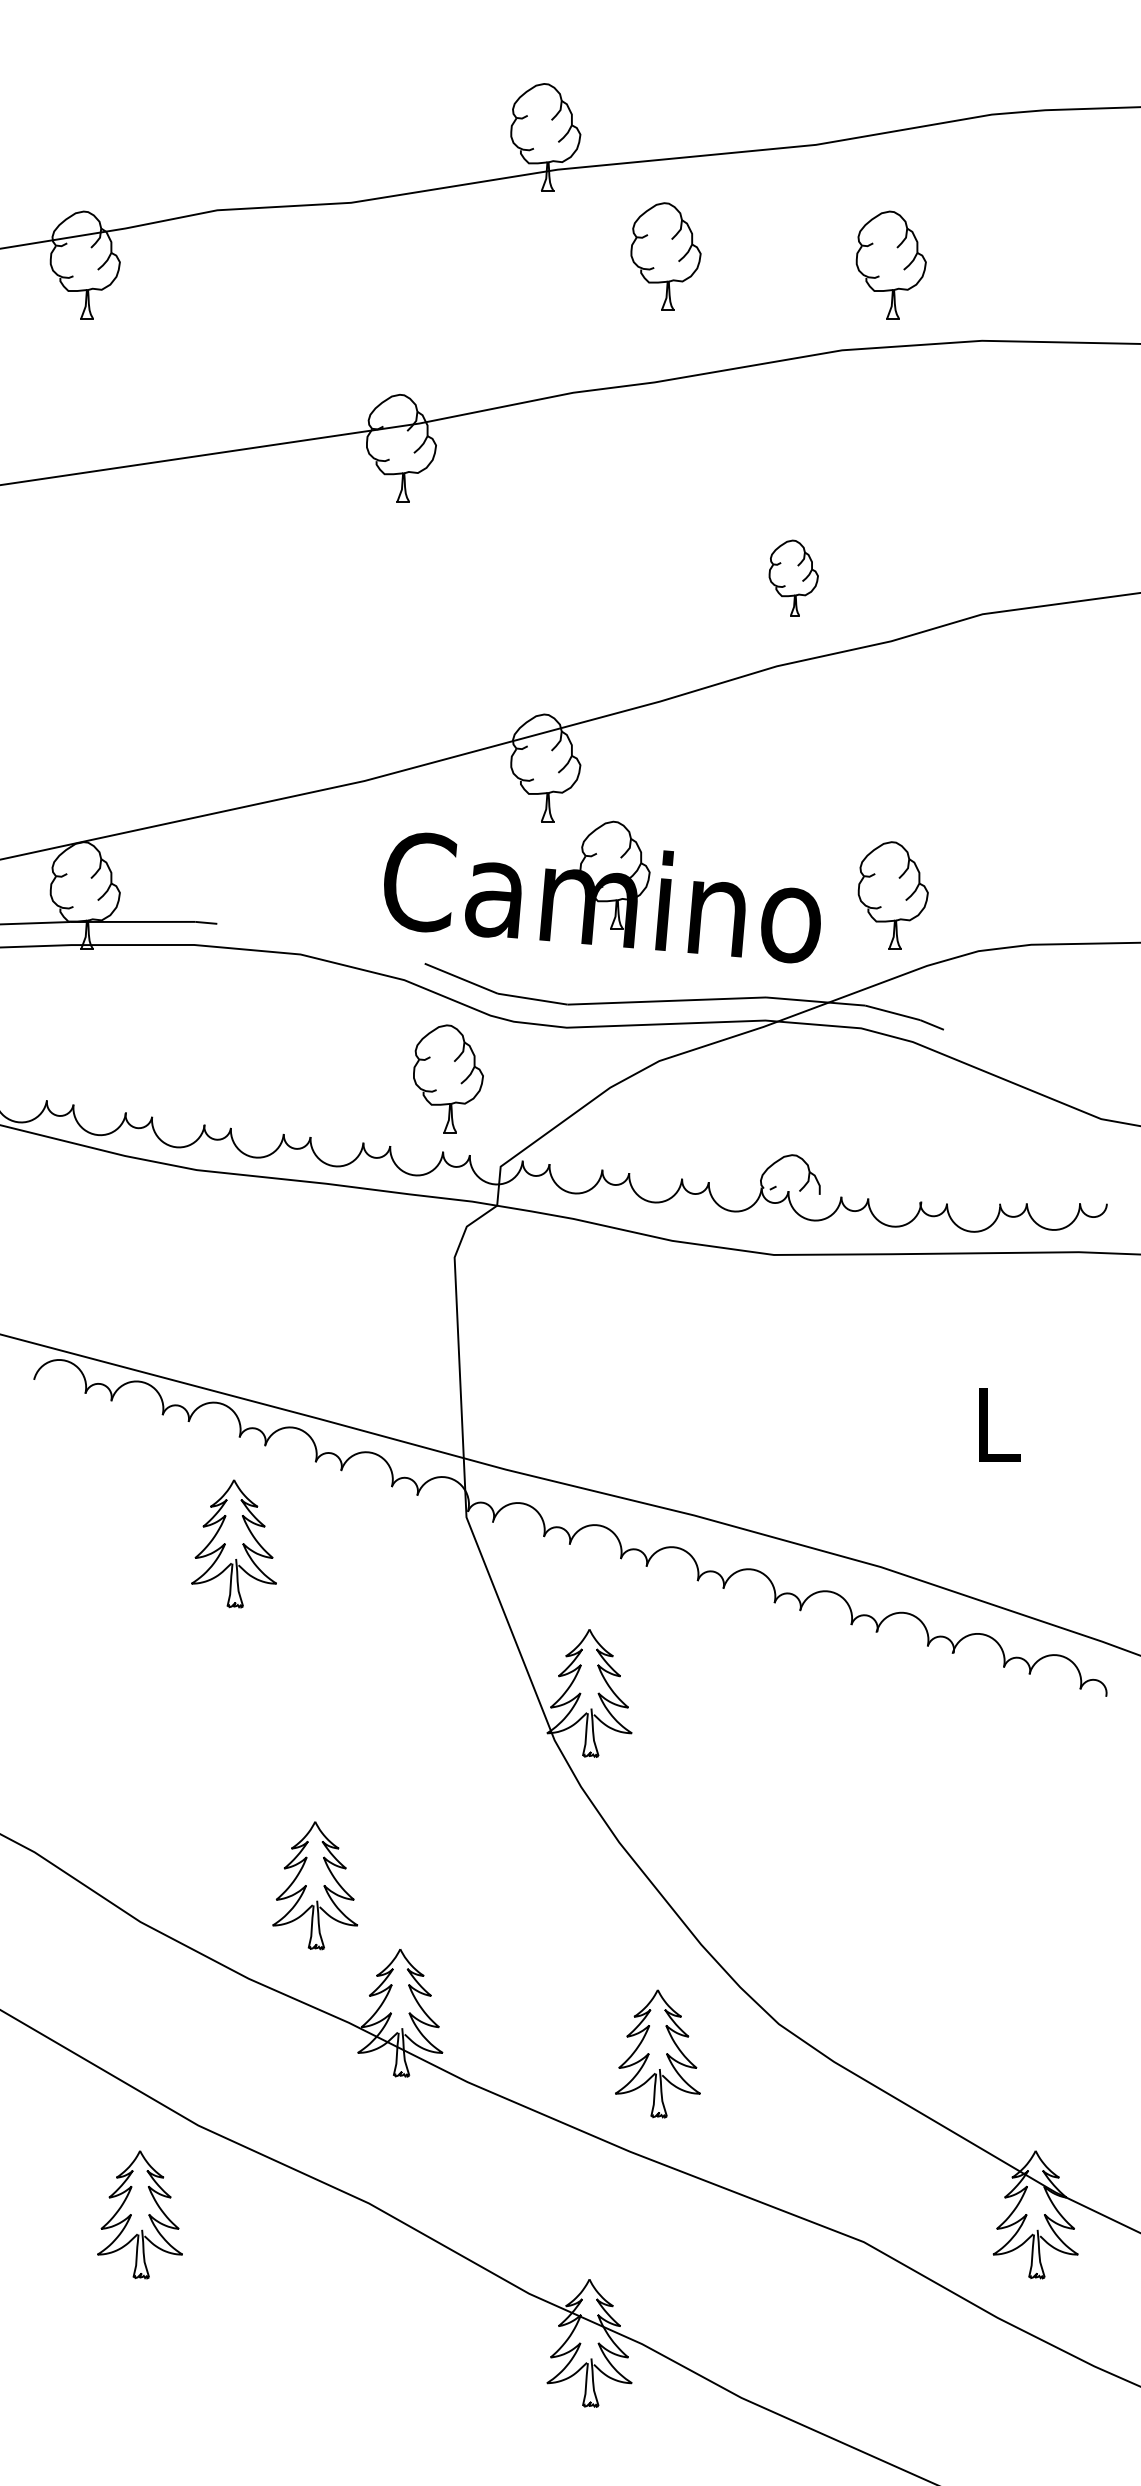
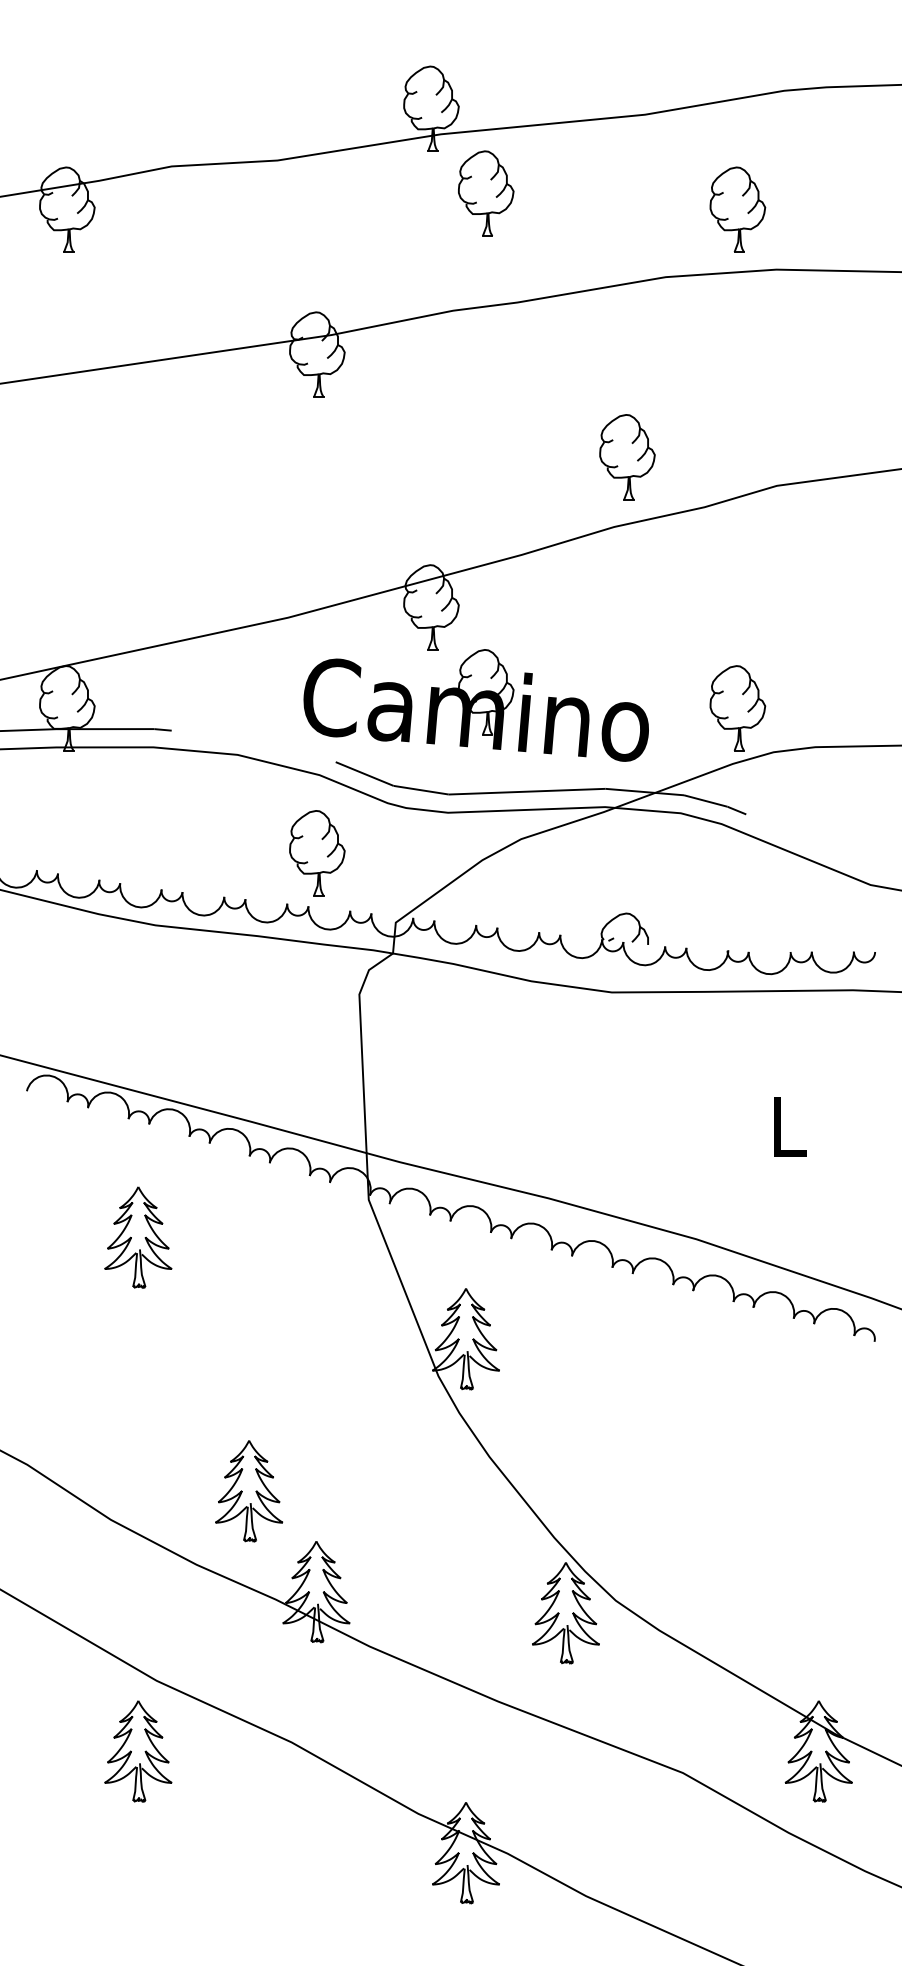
part: (665, 256) -> (485, 193), moved
part: (890, 264) -> (737, 209), moved
part: (793, 577) -> (627, 456), size x1.43
part: (892, 895) -> (737, 708), moved
part: (448, 1078) -> (317, 852), moved
part: (233, 1543) -> (137, 1237), moved
part: (657, 2053) -> (565, 1612), moved
part: (139, 2214) -> (137, 1751), moved

